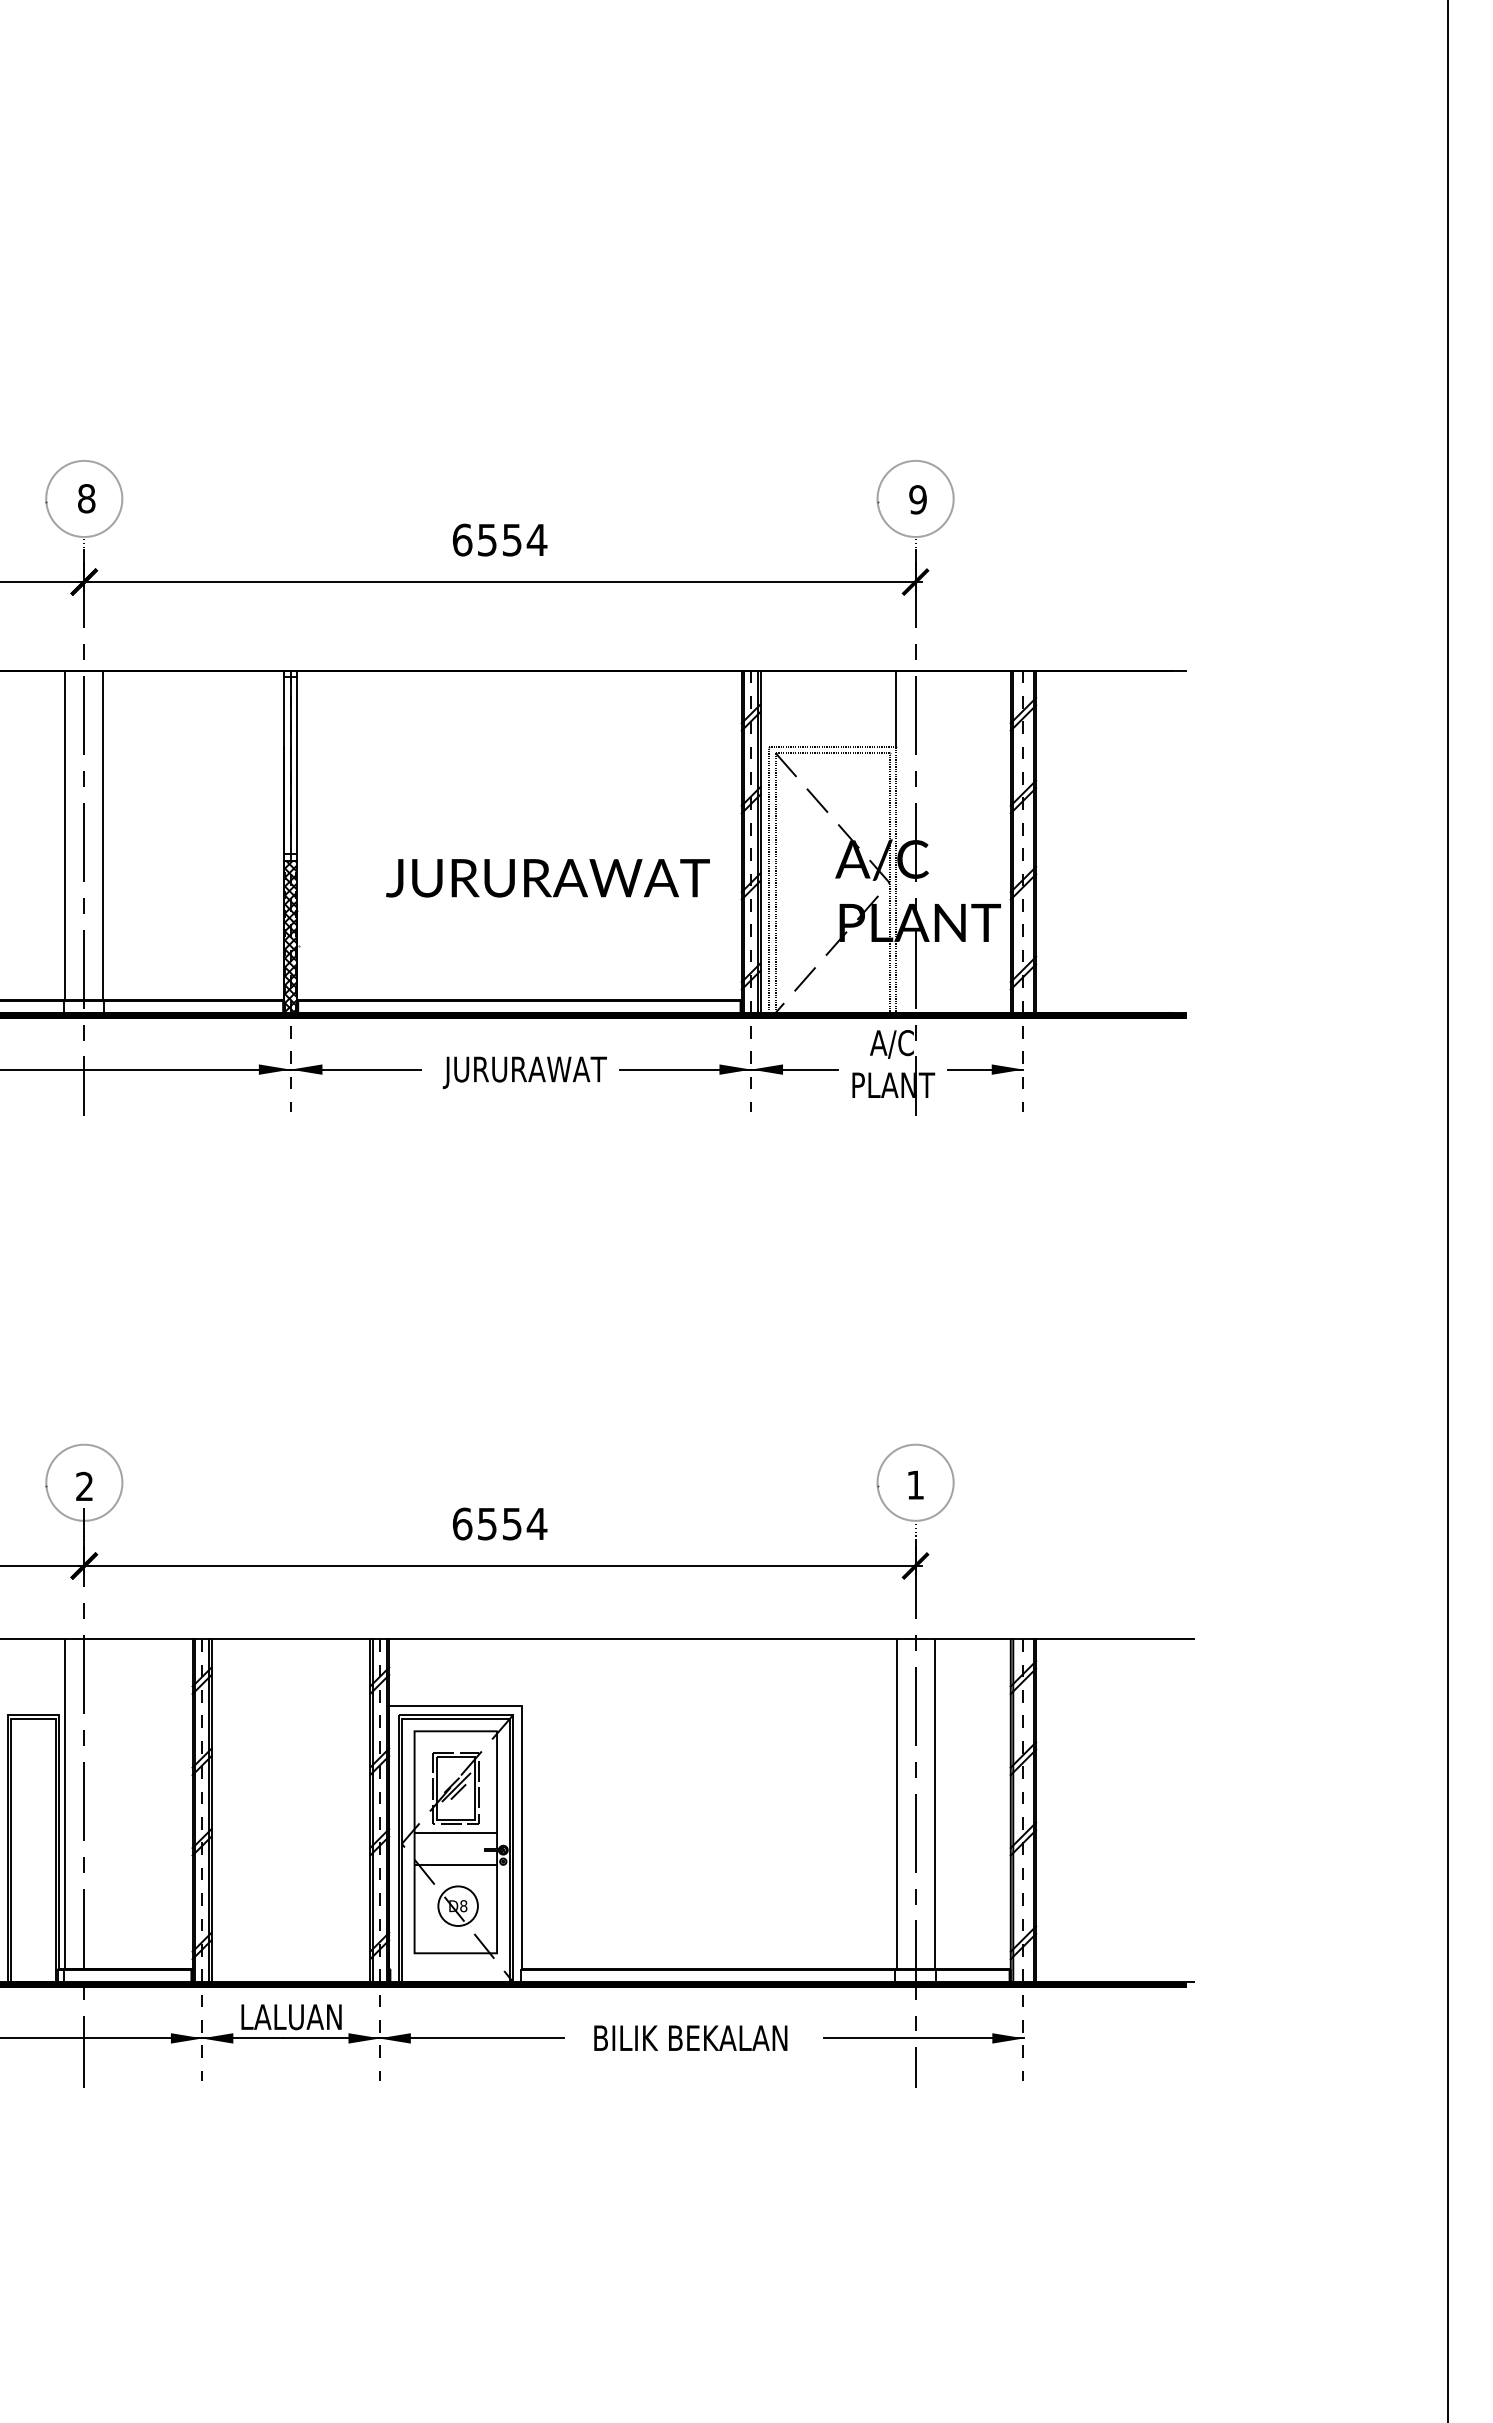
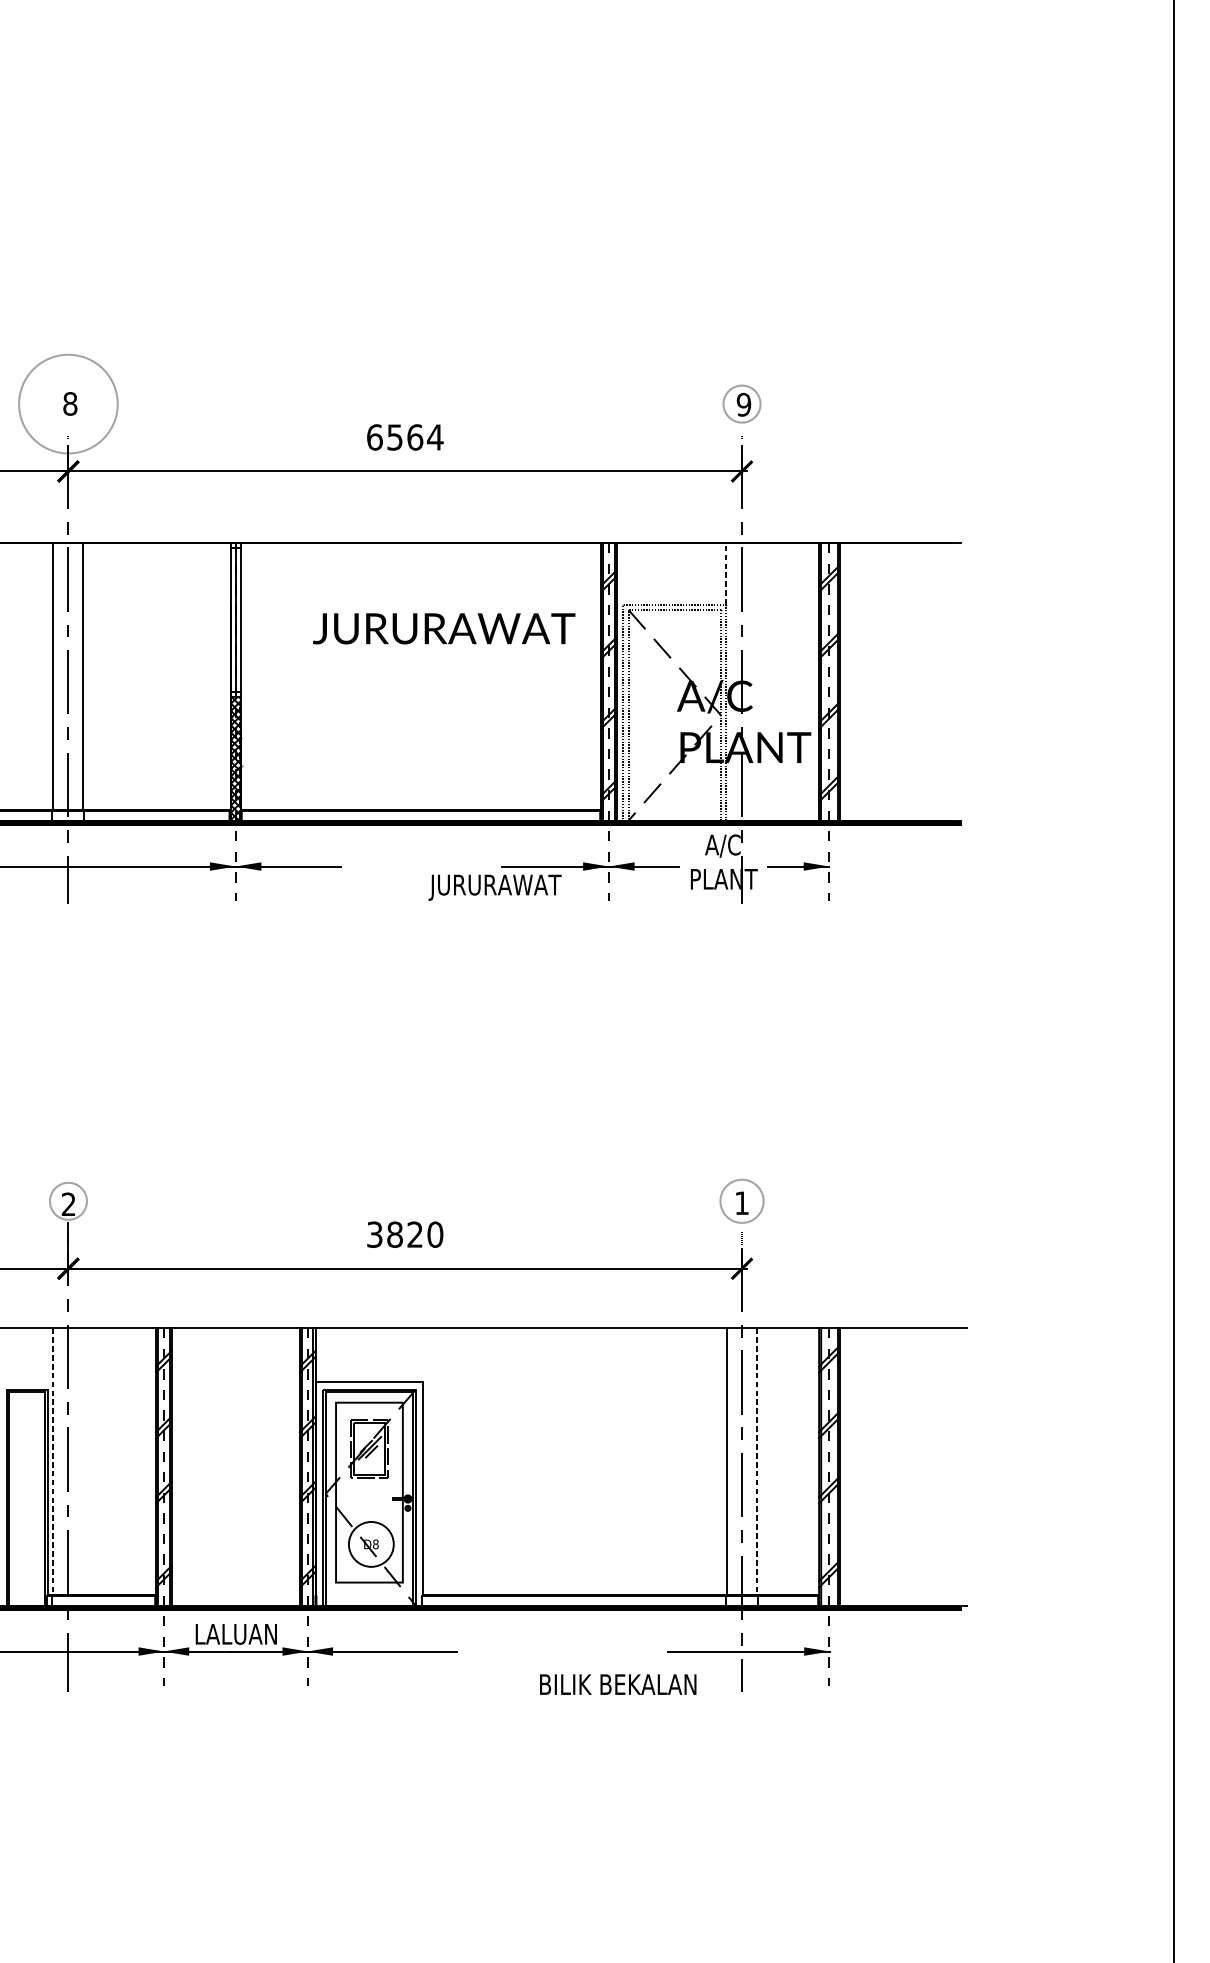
circle: (84, 498) -> (68, 403), size x1.6
circle: (915, 498) -> (741, 403), size x0.6
text: (512, 539) -> (415, 436), 6554 -> 6564
line: (896, 708) -> (726, 573), solid -> dashed
text: (547, 878) -> (443, 629), moved
text: (524, 1072) -> (494, 887), moved
circle: (84, 1482) -> (68, 1201), size x0.6
circle: (915, 1482) -> (741, 1201), size x0.7
text: (499, 1523) -> (404, 1234), 6554 -> 3820
line: (65, 1804) -> (53, 1462), solid -> dashed
line: (934, 1804) -> (757, 1462), solid -> dashed
line: (455, 1833) -> (369, 1485), removed
line: (455, 1864) -> (369, 1510), removed
circle: (457, 1905) -> (370, 1543), size x1.4
text: (690, 2037) -> (617, 1684), moved

